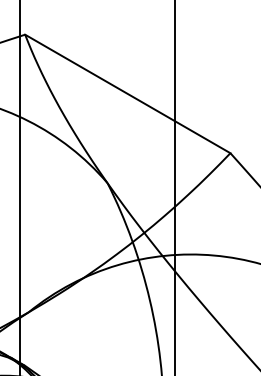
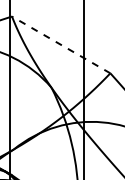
line: (128, 93) -> (61, 44), solid -> dashed

